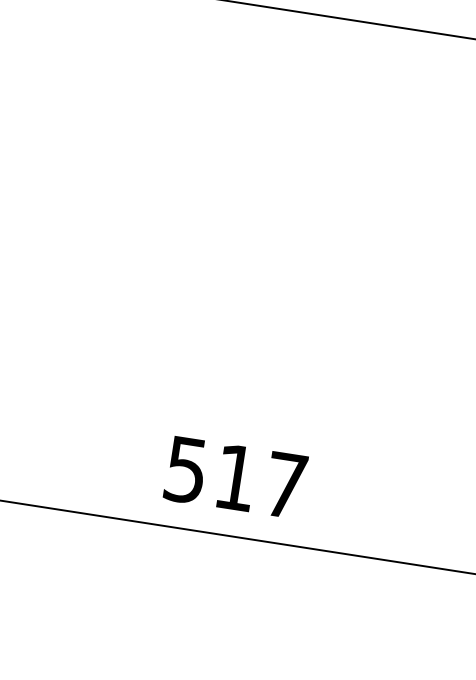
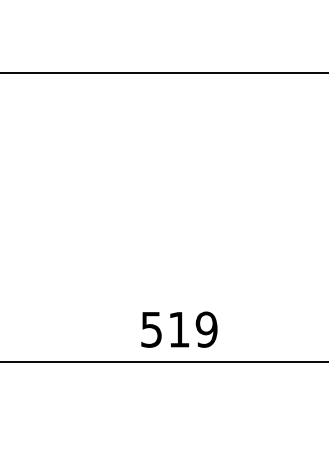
text: (285, 485) -> (206, 329), 517 -> 519

